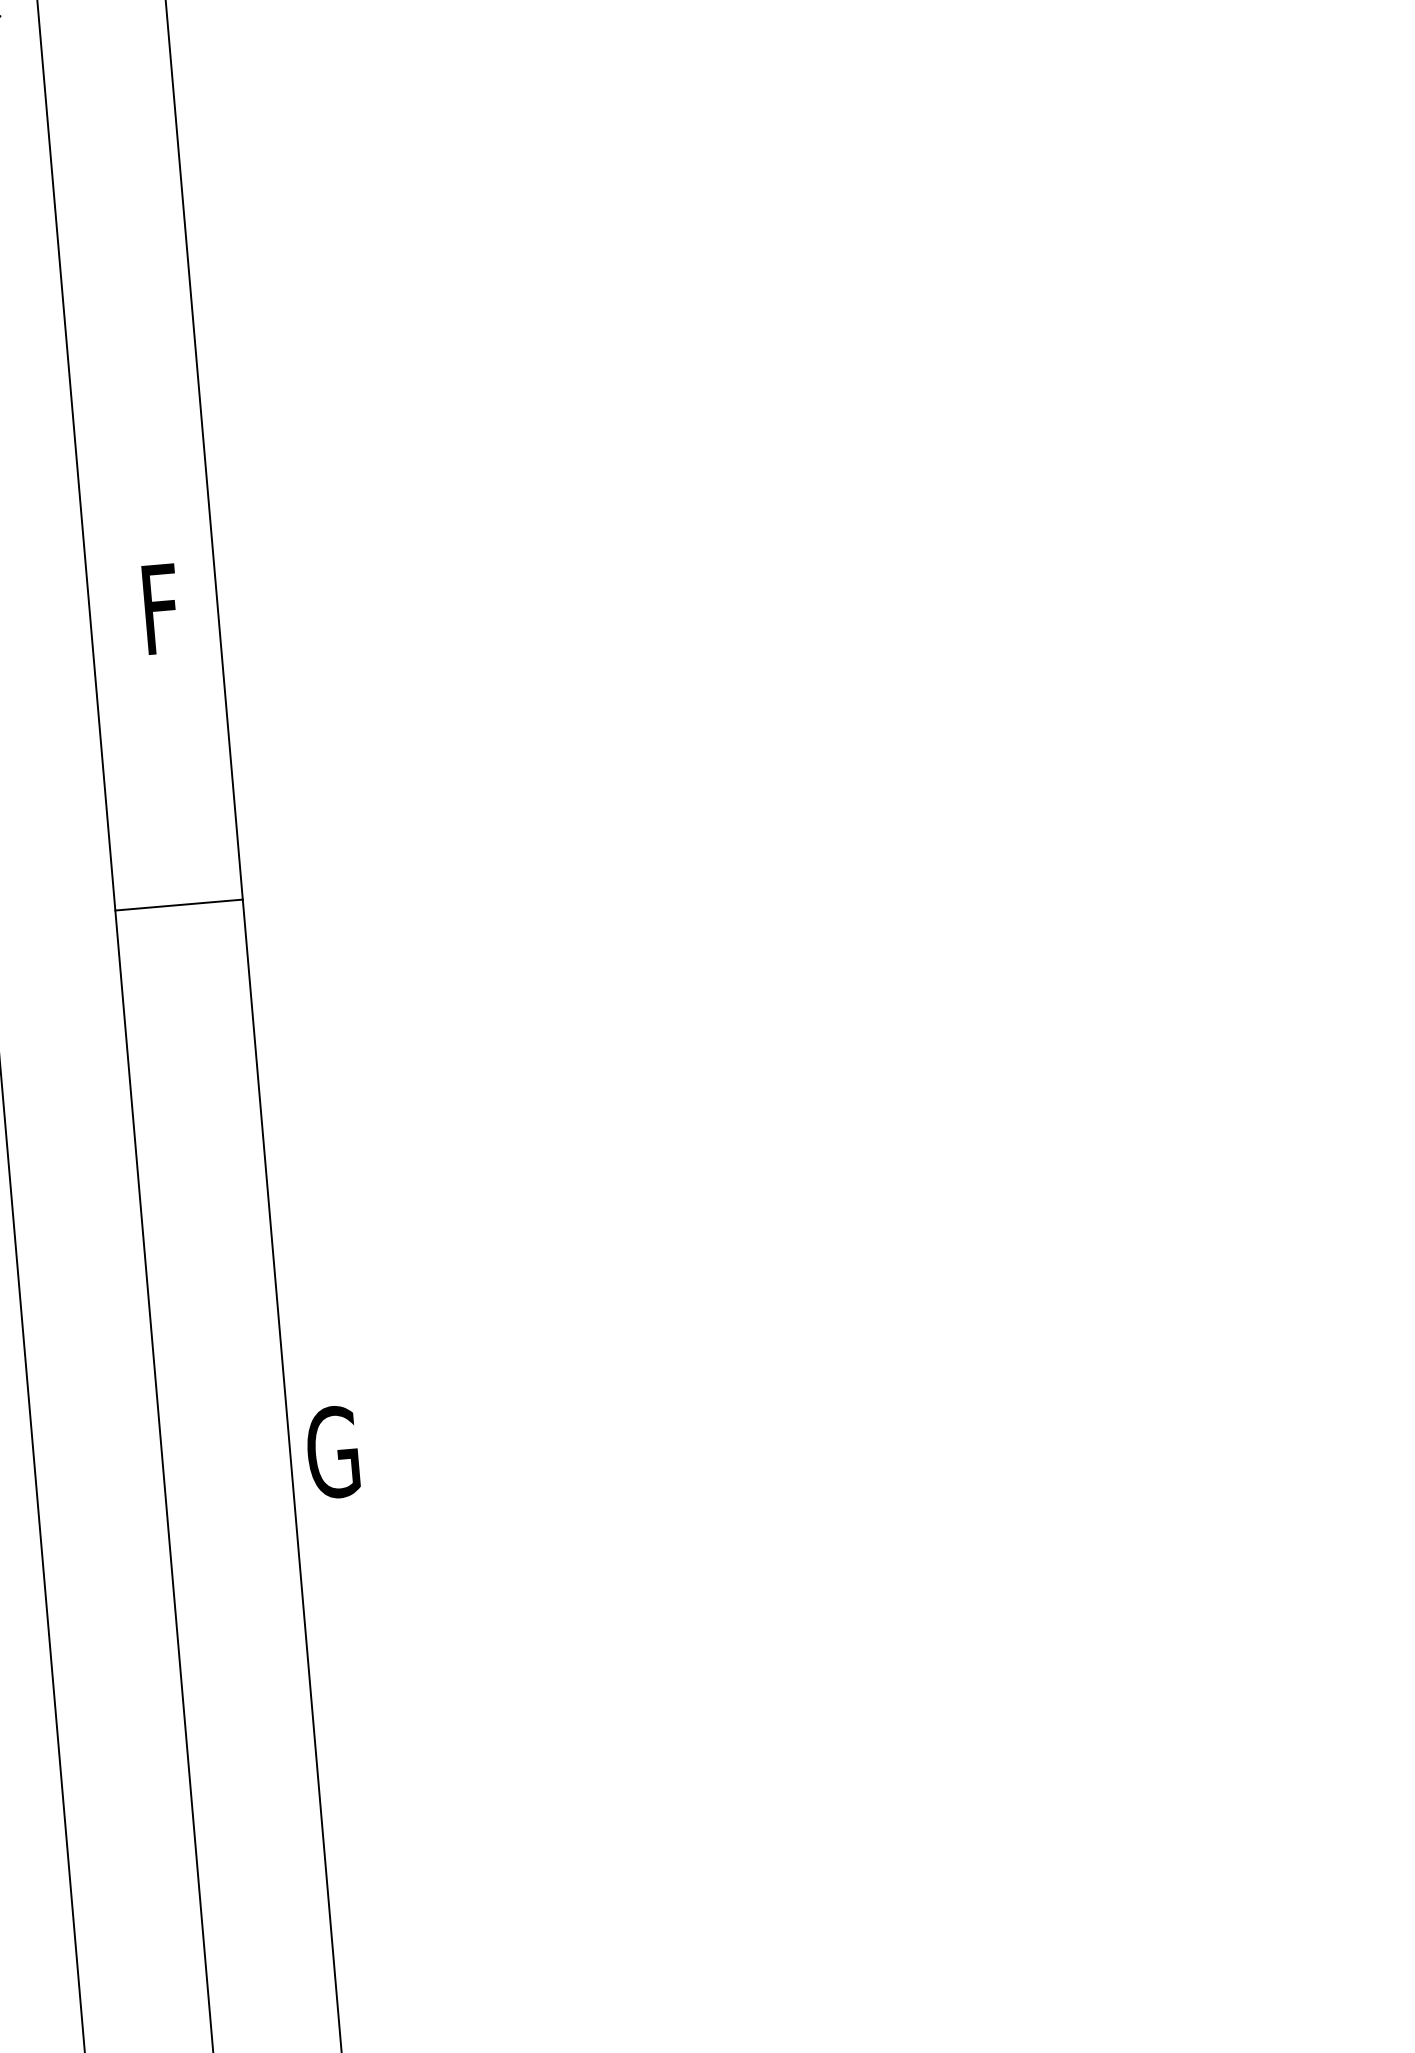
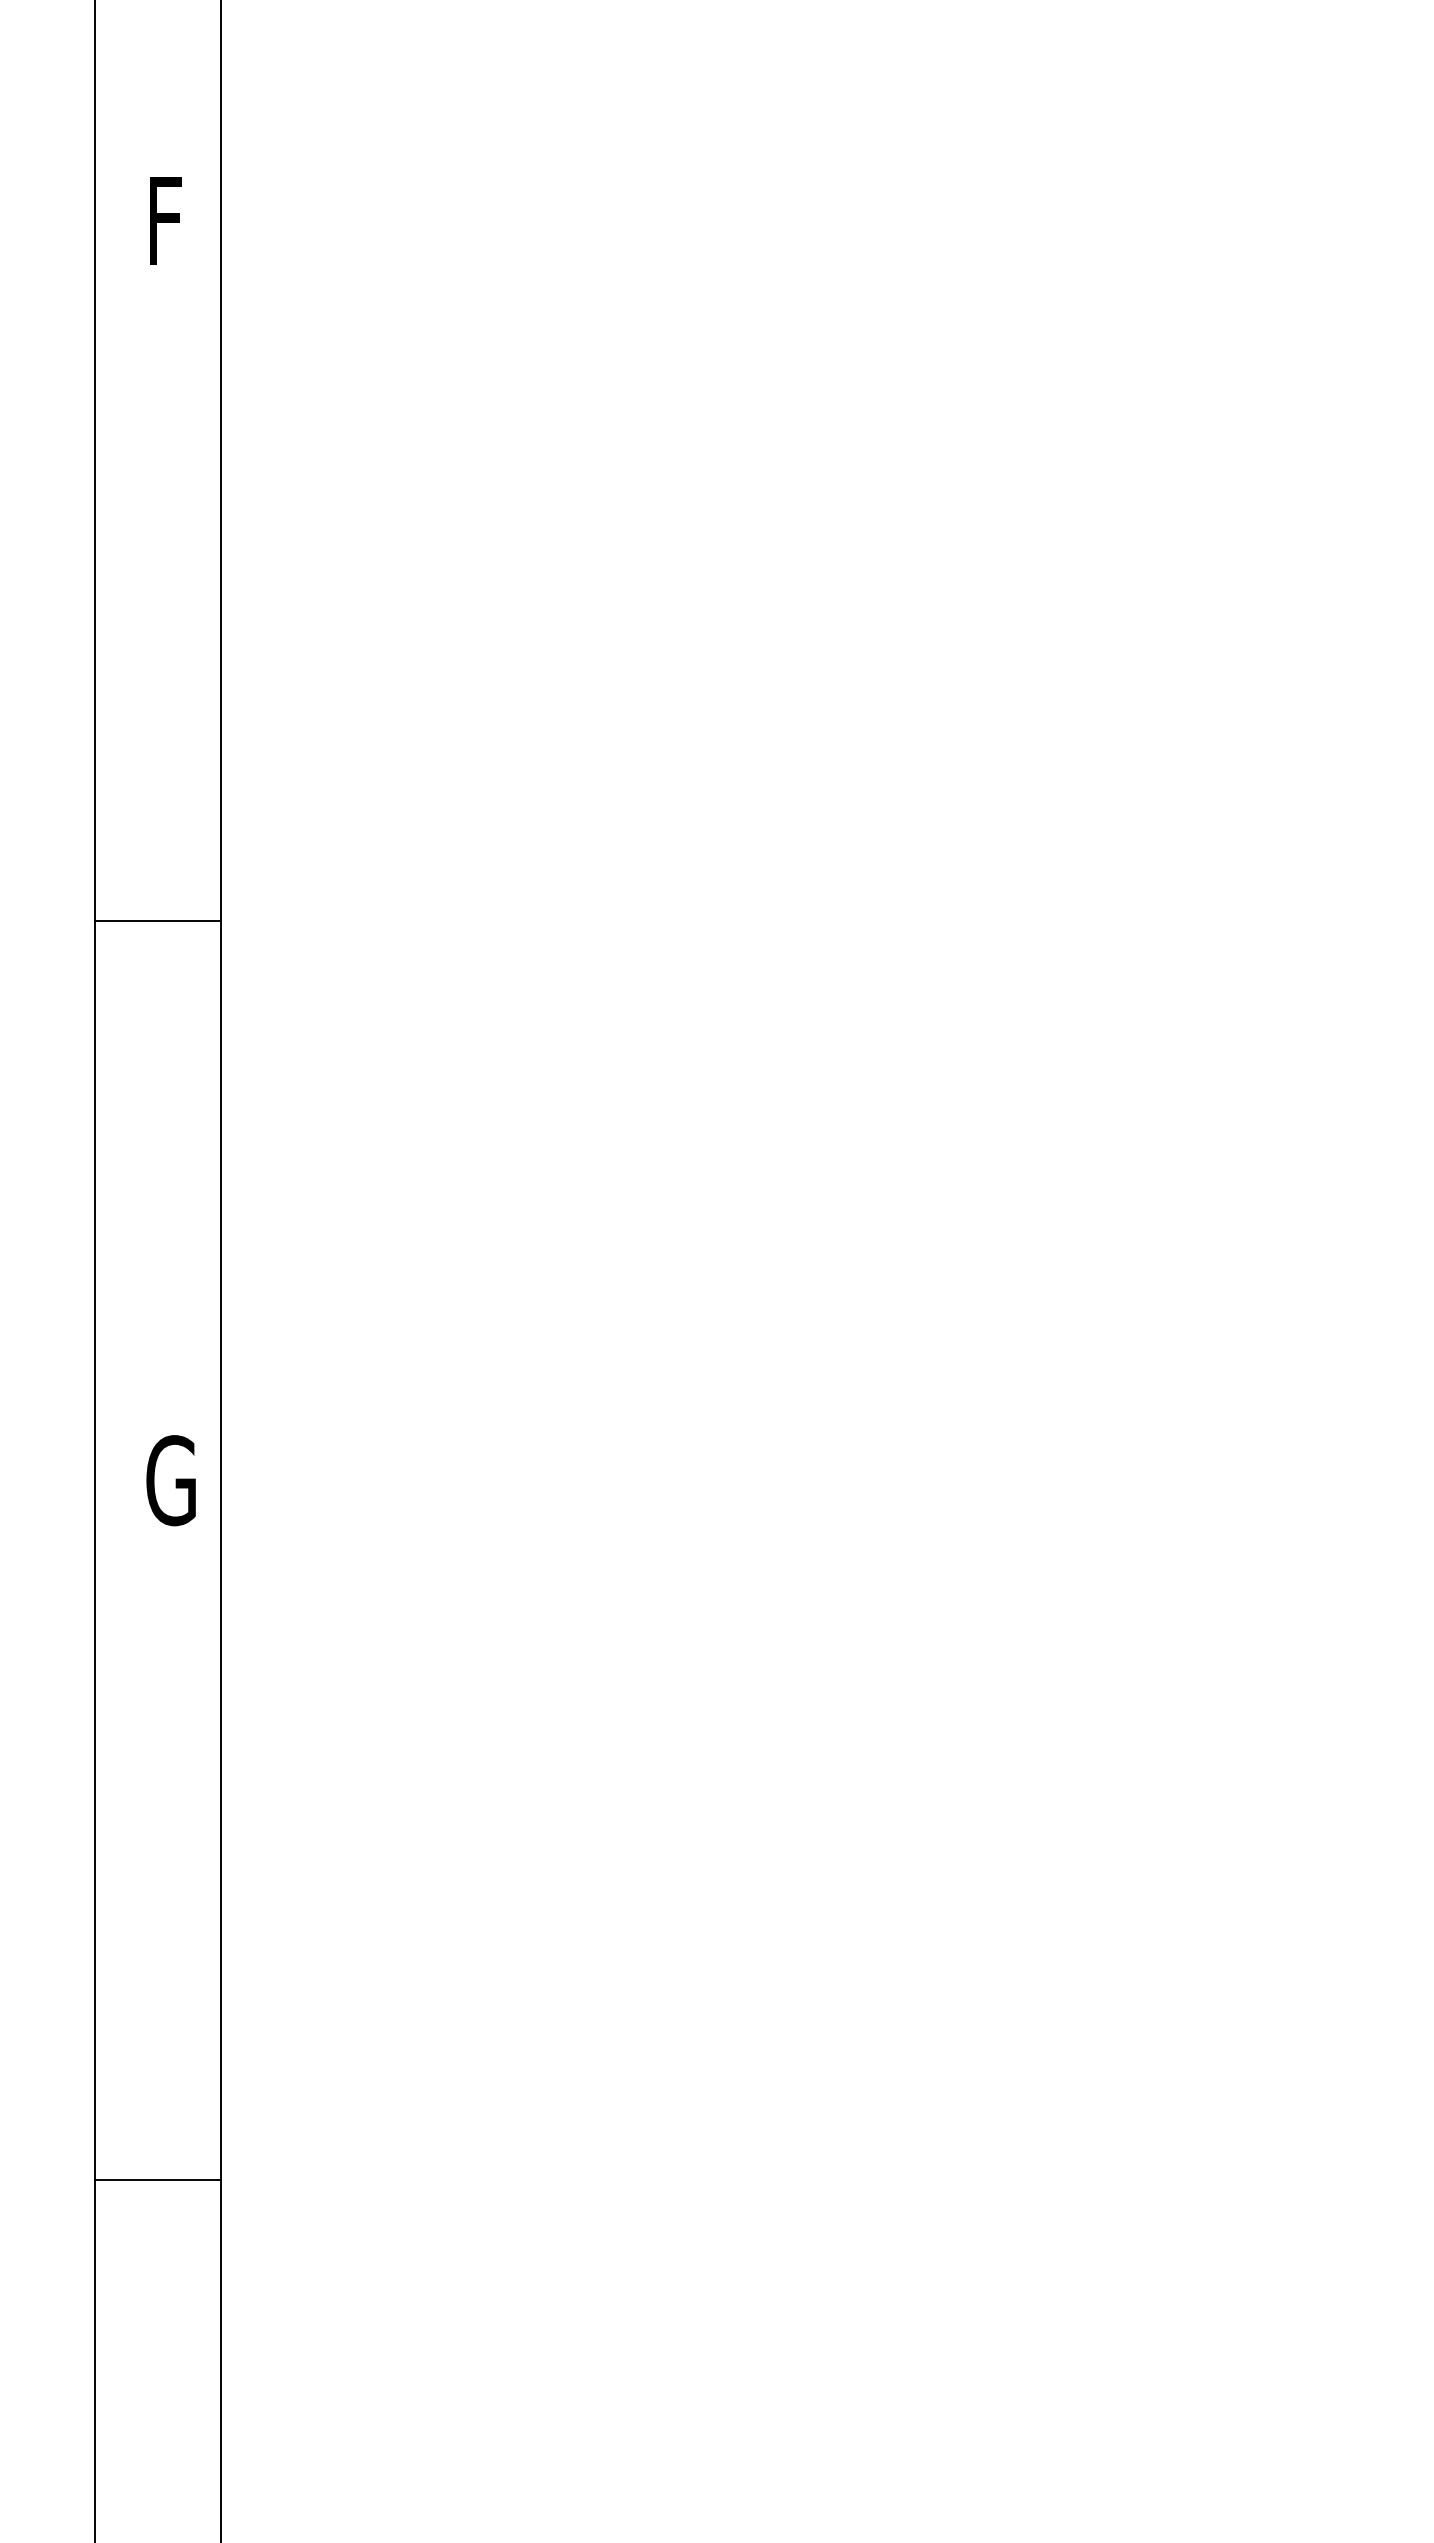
text: (161, 608) -> (165, 220), moved
line: (179, 904) -> (158, 920), moved
text: (332, 1452) -> (170, 1480), moved

